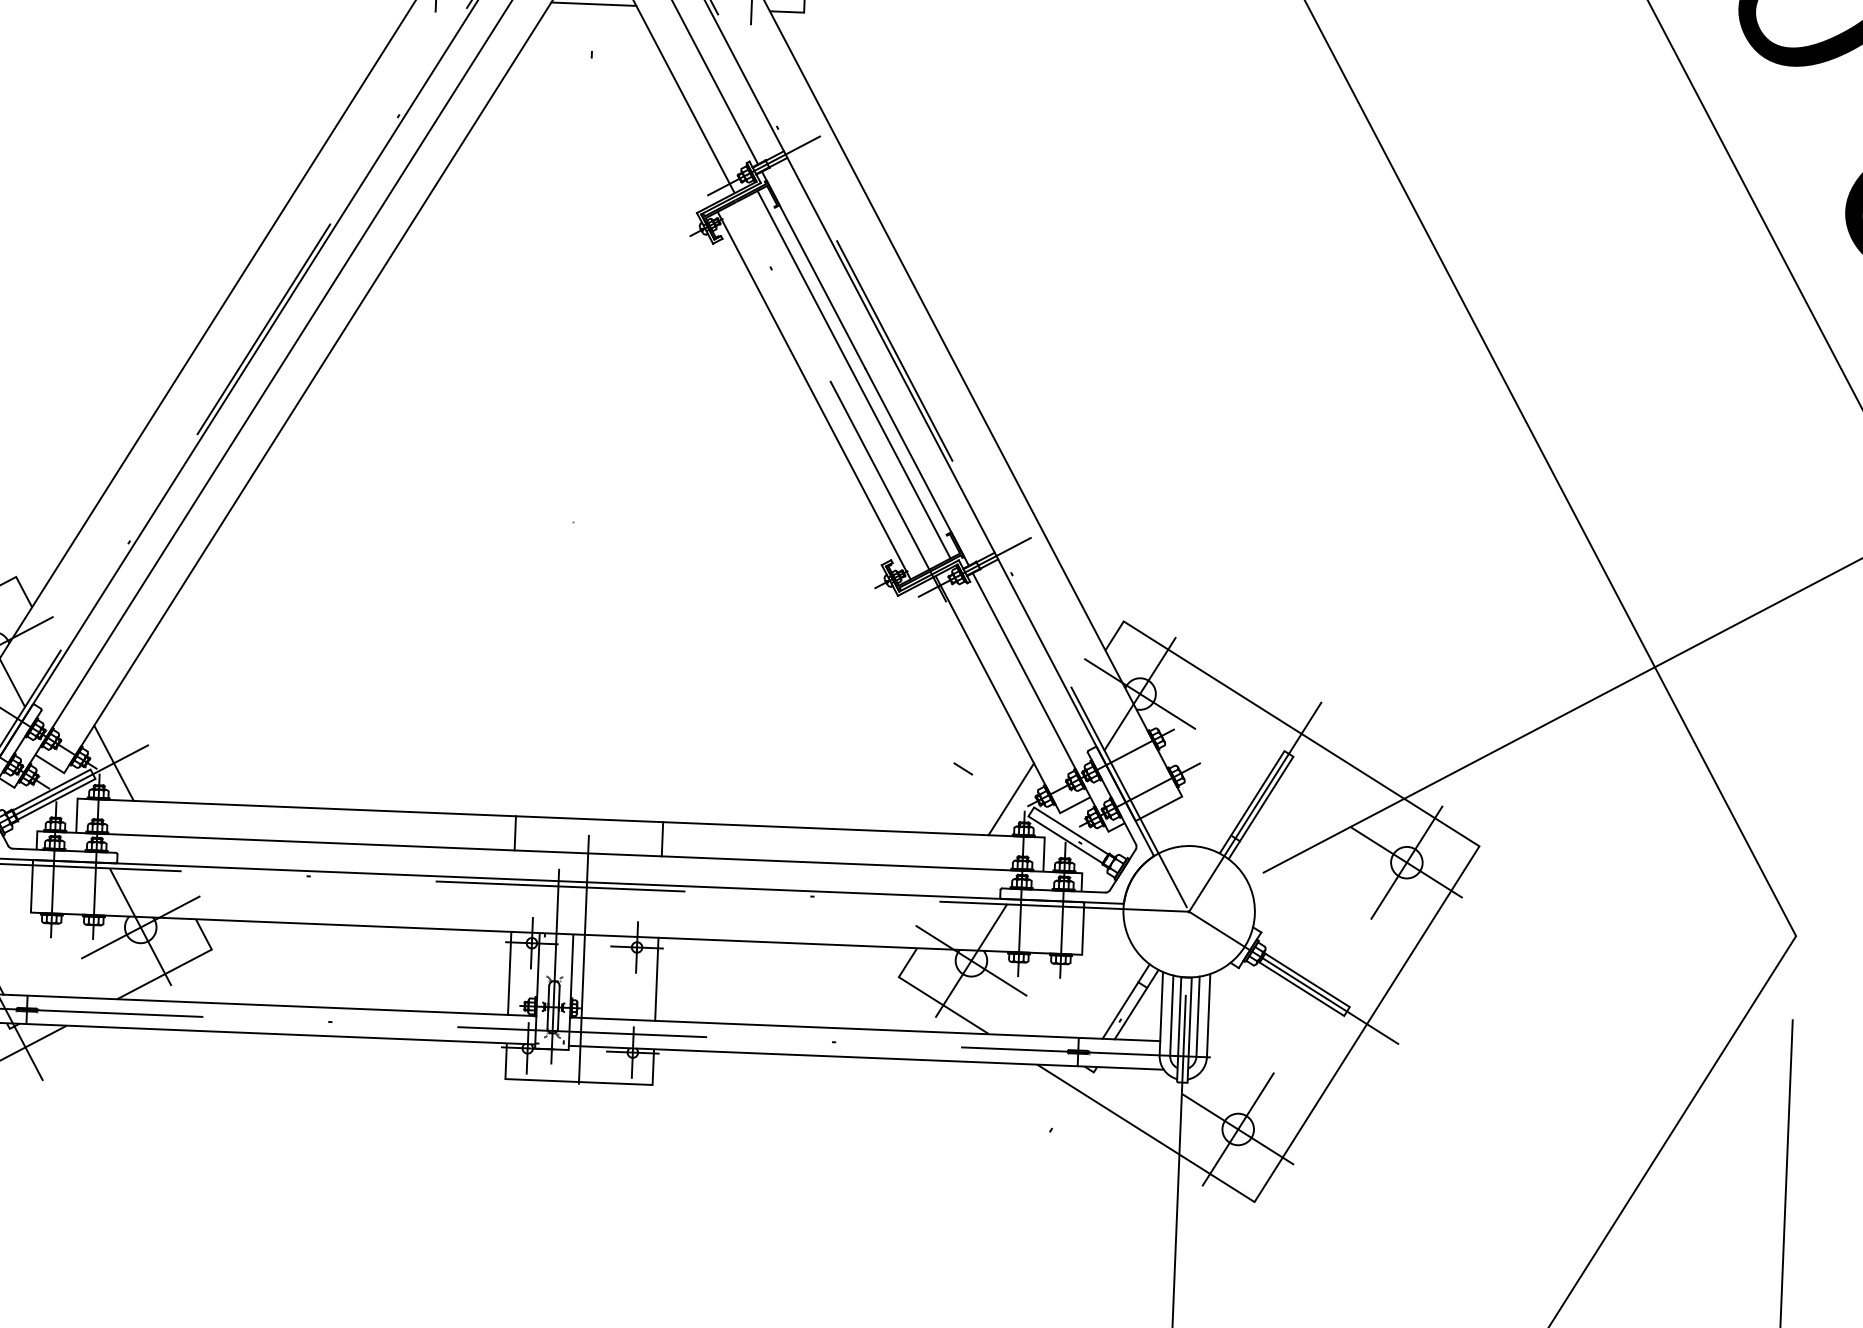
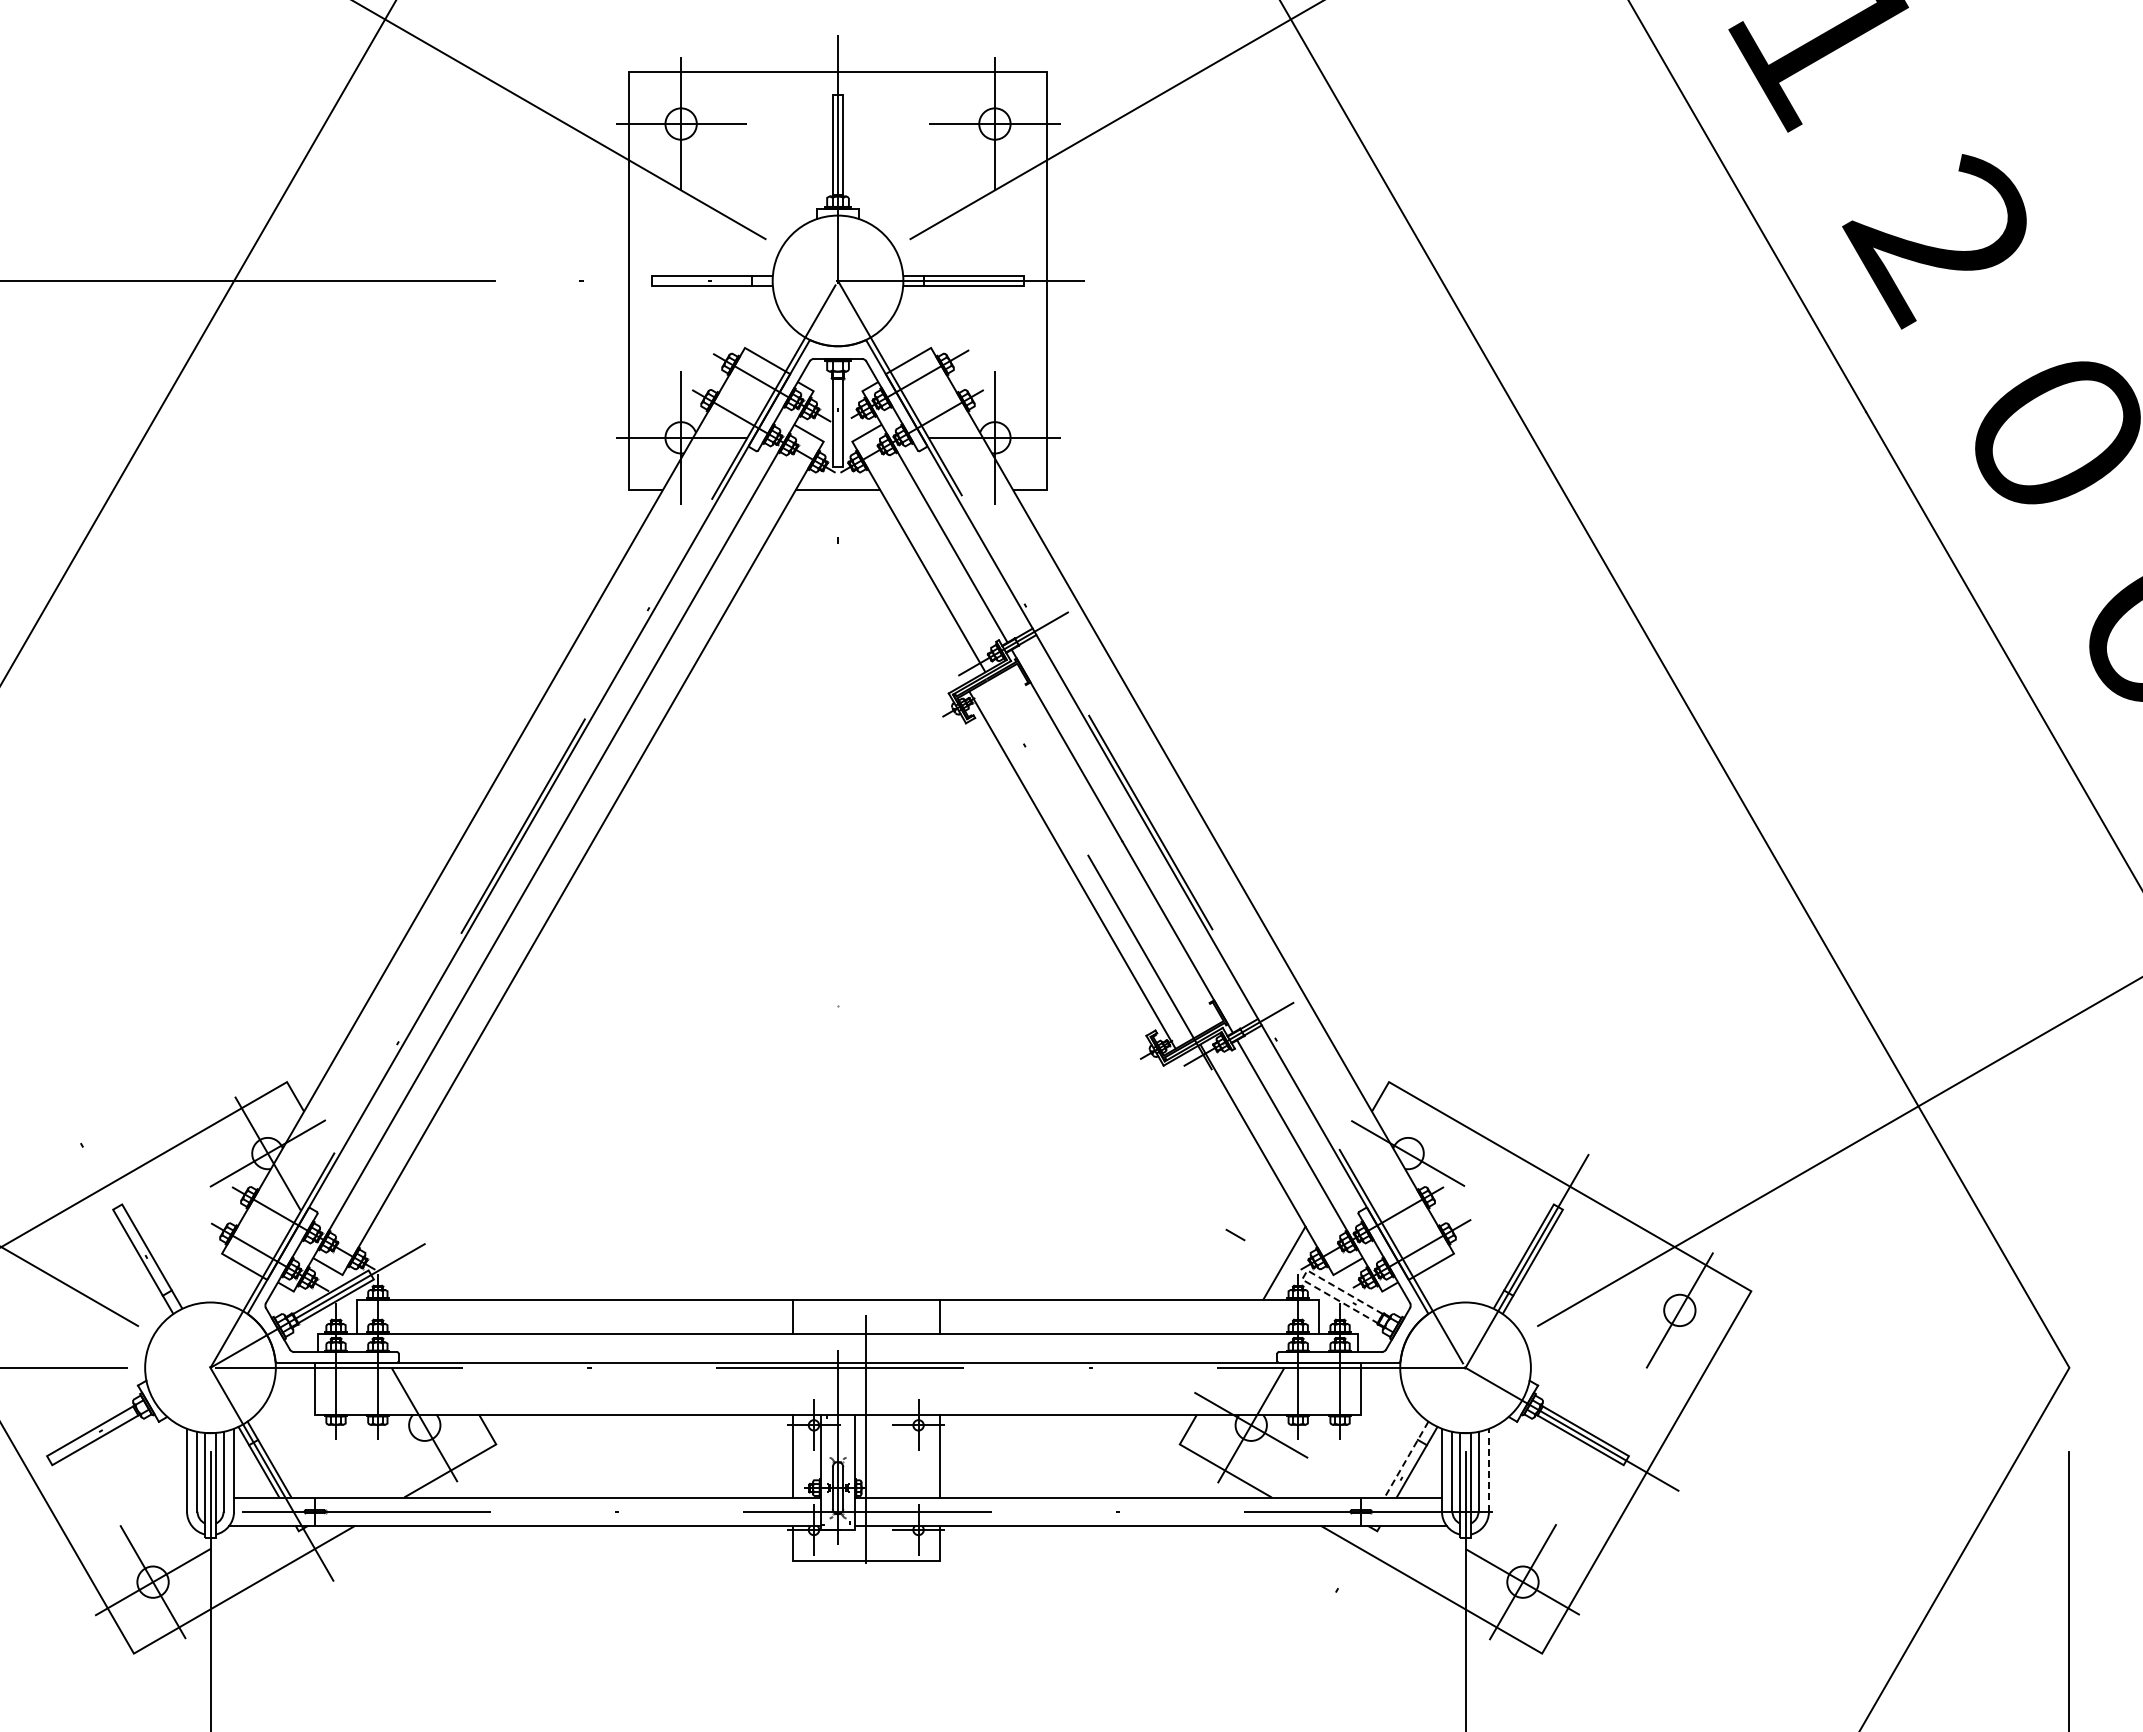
line: (854, 374) -> (1111, 847), removed
line: (1139, 693) -> (1407, 1153), removed
line: (113, 762) -> (391, 1262), removed
line: (1031, 812) -> (1304, 1275), solid -> dashed
line: (1406, 862) -> (1679, 1310), removed
line: (140, 926) -> (424, 1424), removed
line: (1126, 1001) -> (1406, 1459), solid -> dashed
line: (1209, 1014) -> (1489, 1469), solid -> dashed

